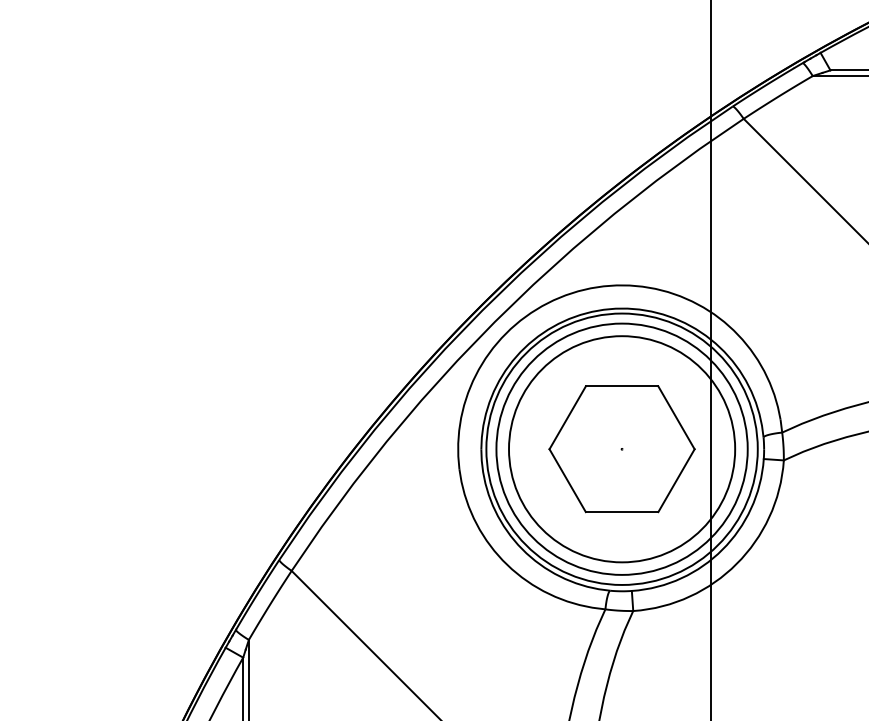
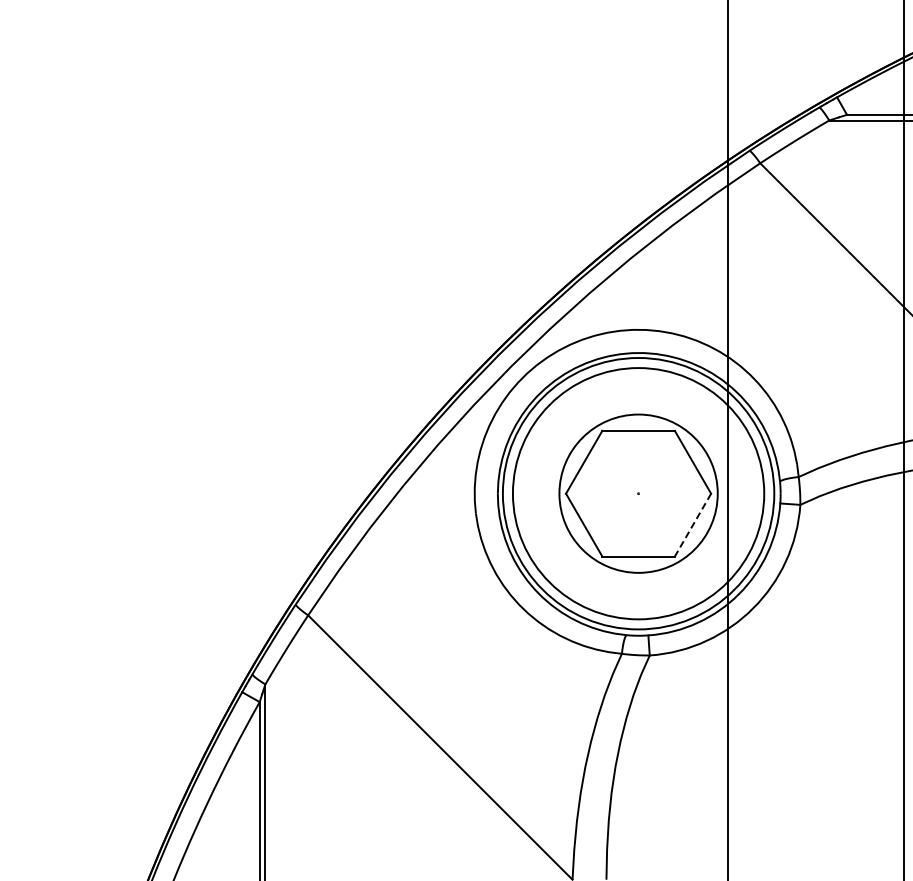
circle: (621, 449) -> (638, 493), size x0.7
line: (675, 481) -> (692, 525), solid -> dashed

